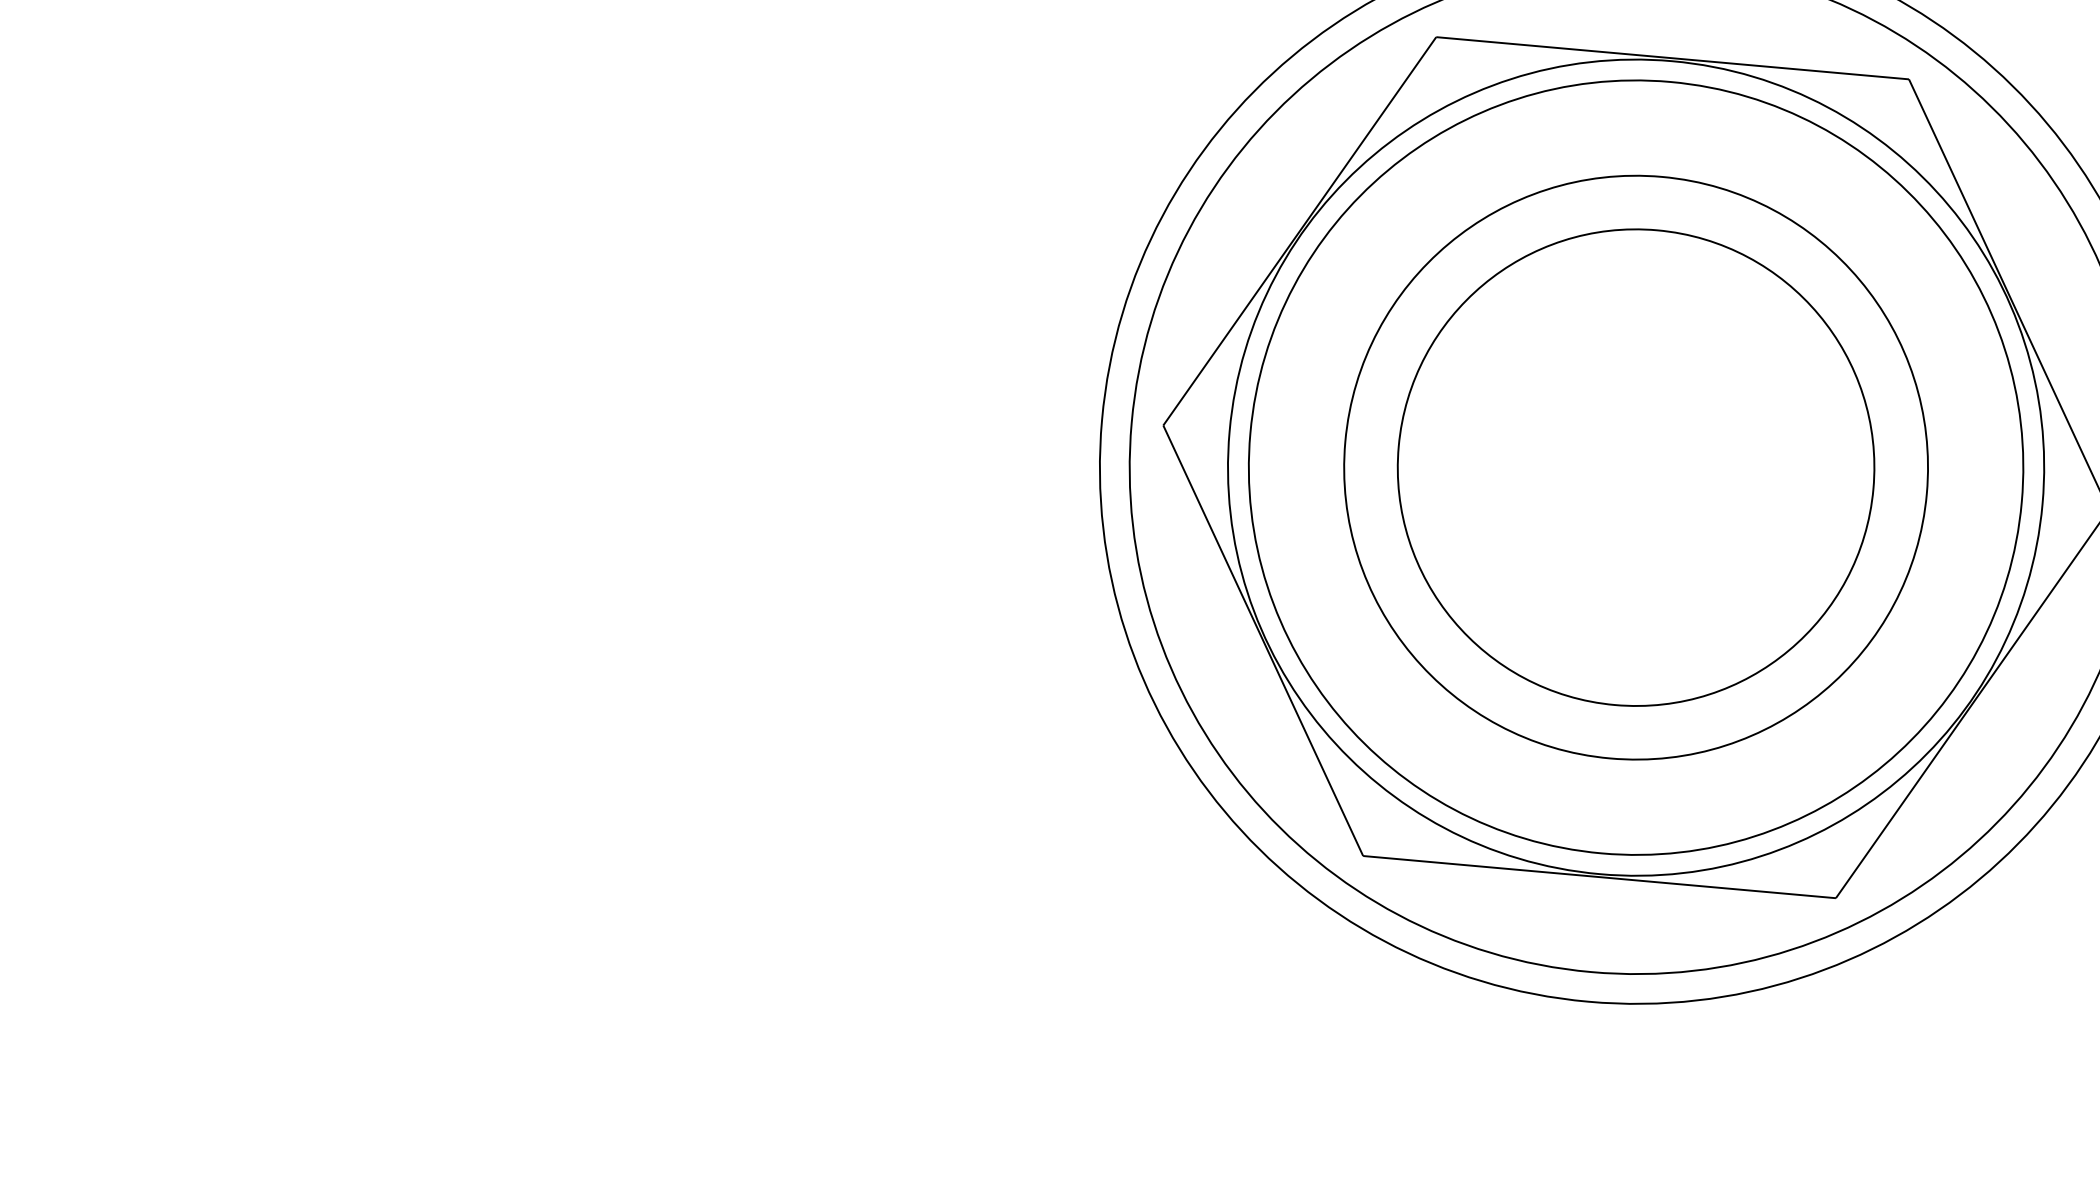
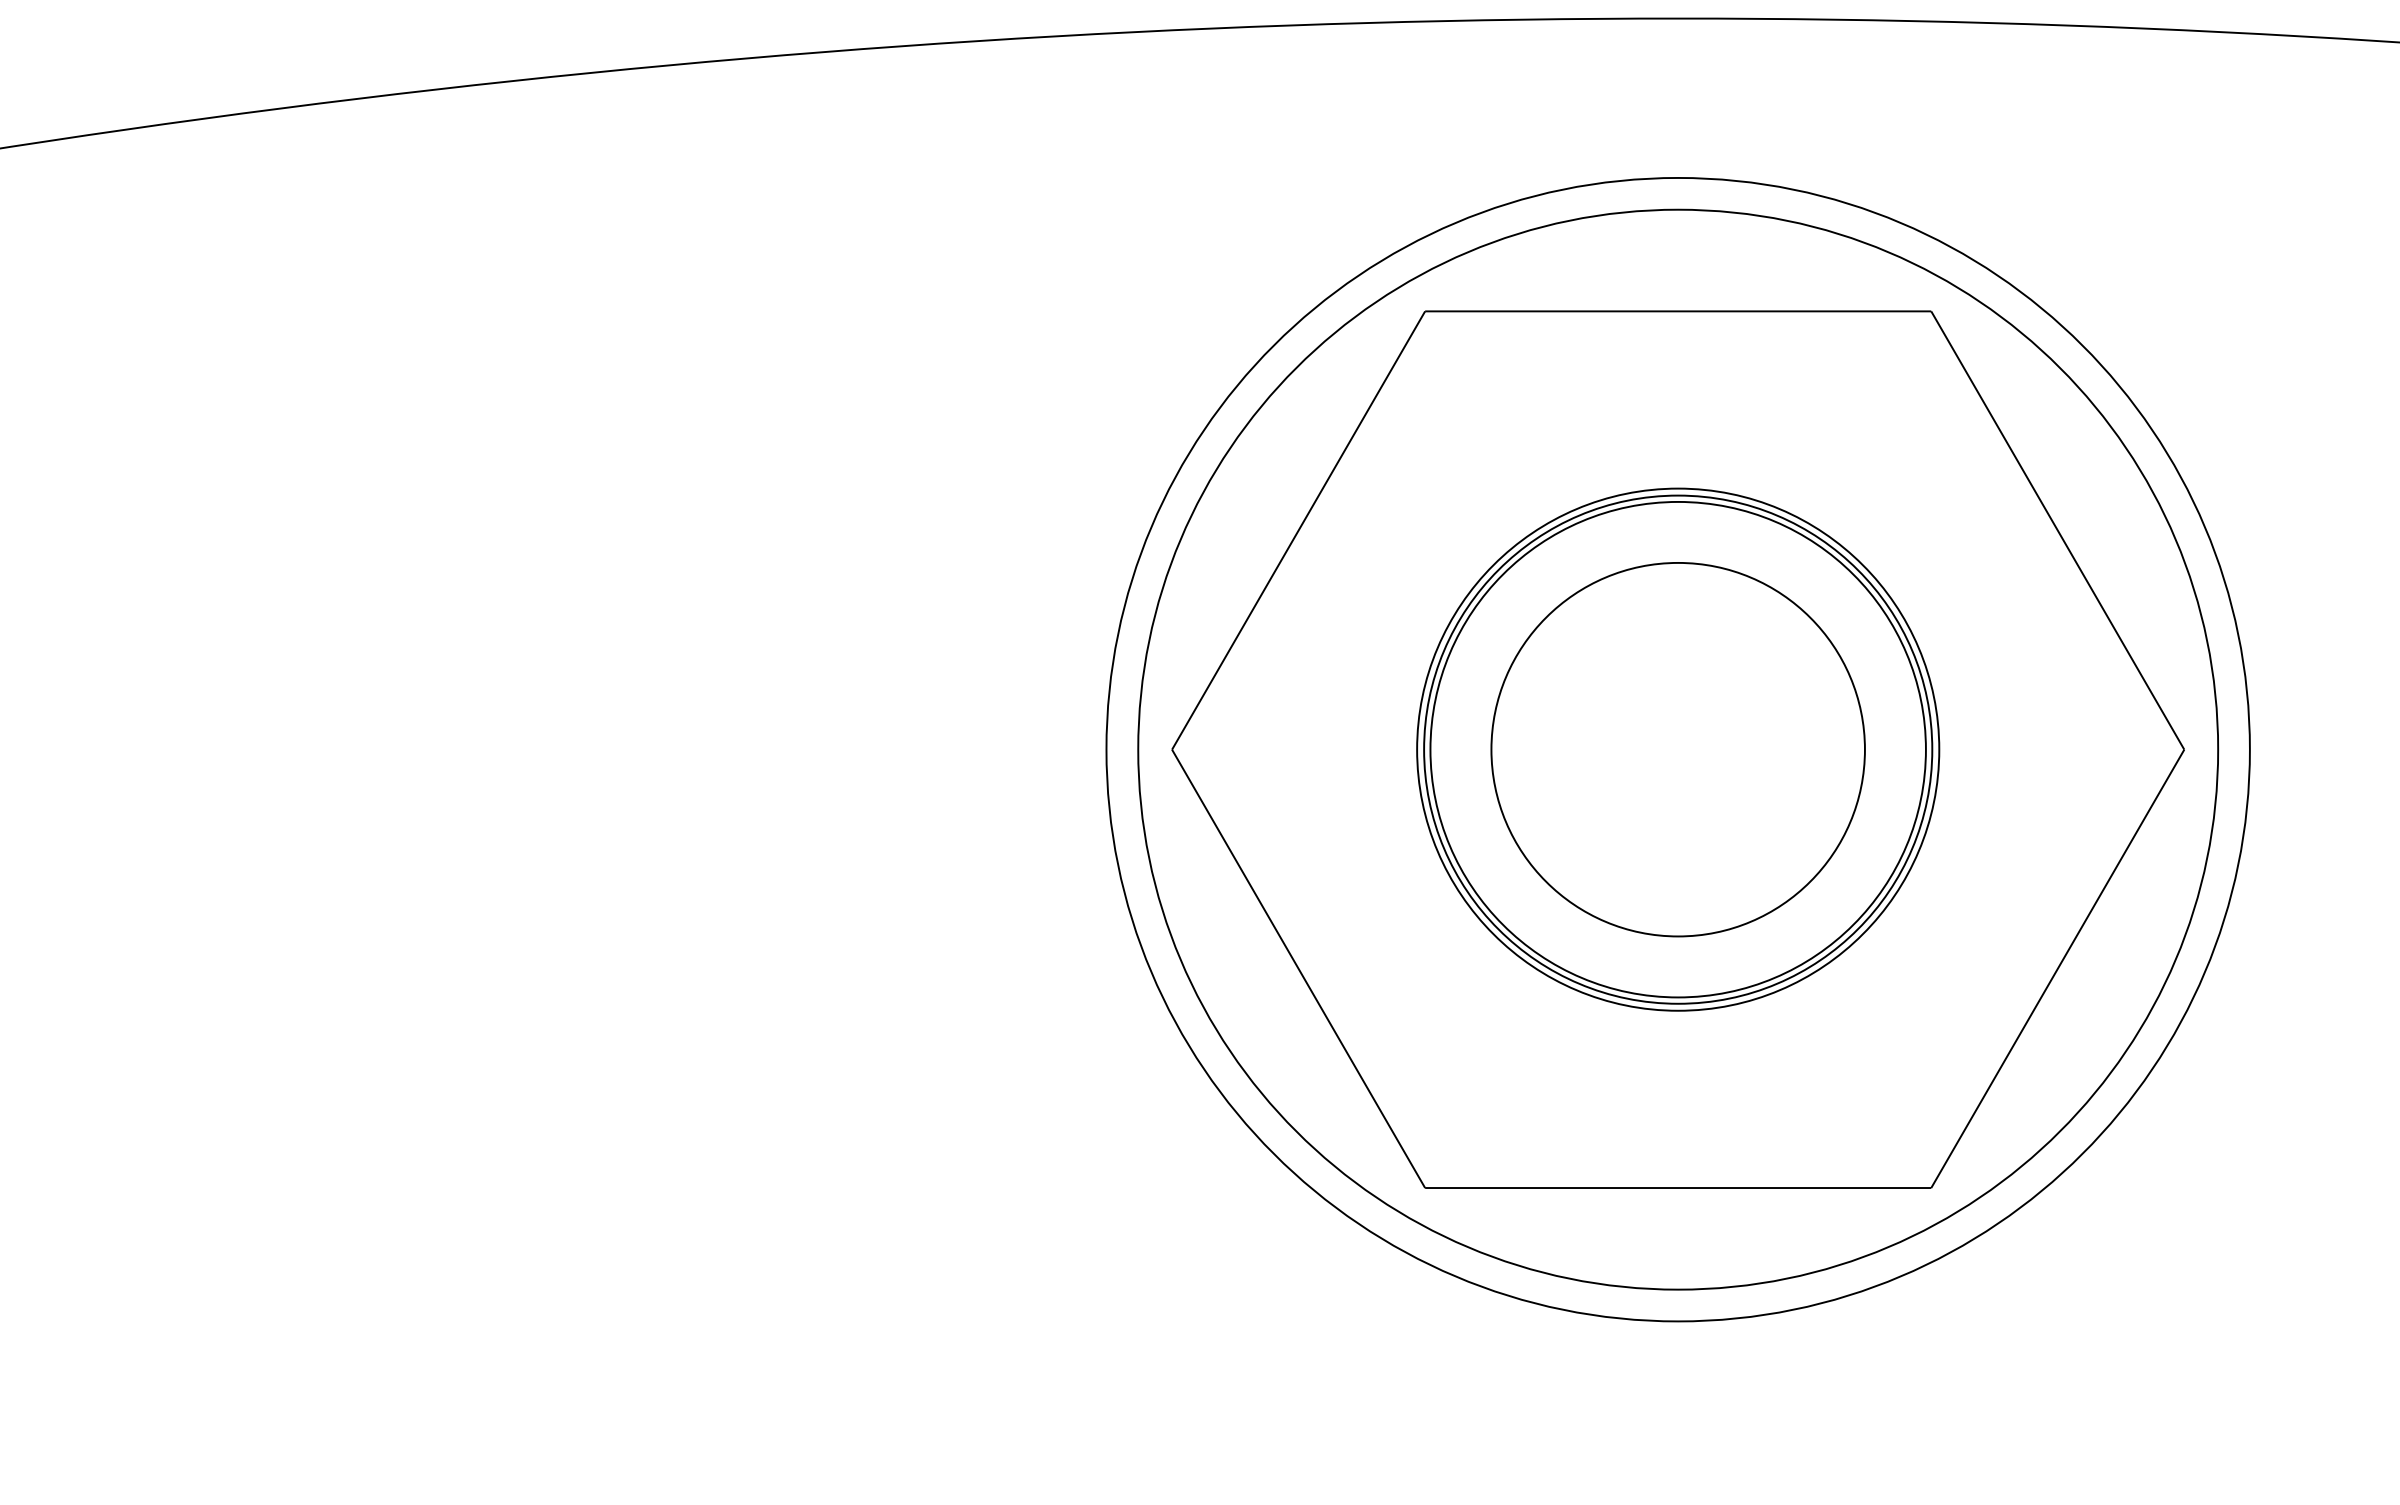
circle: (1635, 467) -> (1677, 749), size x0.6
circle: (1636, 467) -> (1678, 749), size x0.6
circle: (1636, 467) -> (1678, 749), size x0.6

